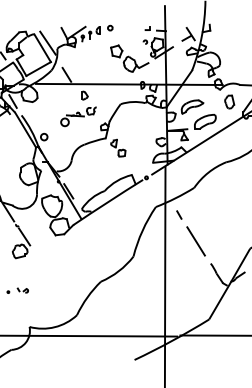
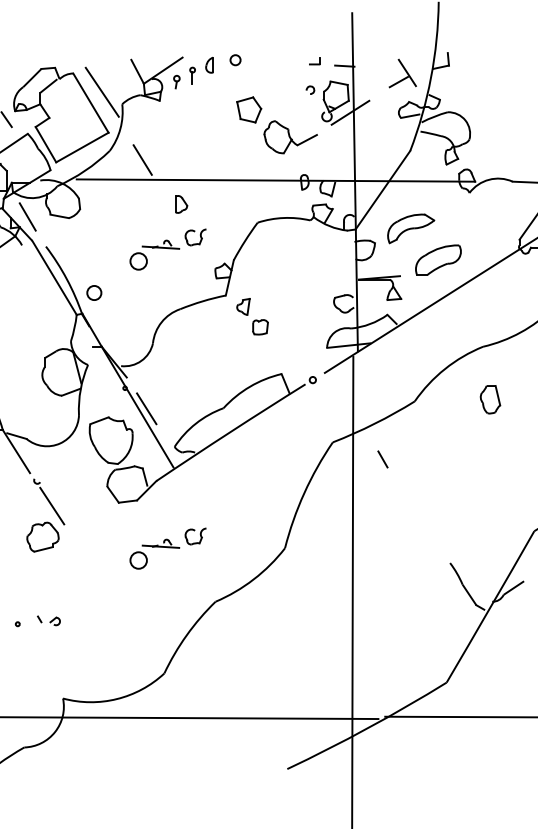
part: (229, 101) -> (490, 398), moved
line: (195, 241) -> (417, 515), removed
part: (78, 256) -> (167, 548), added

